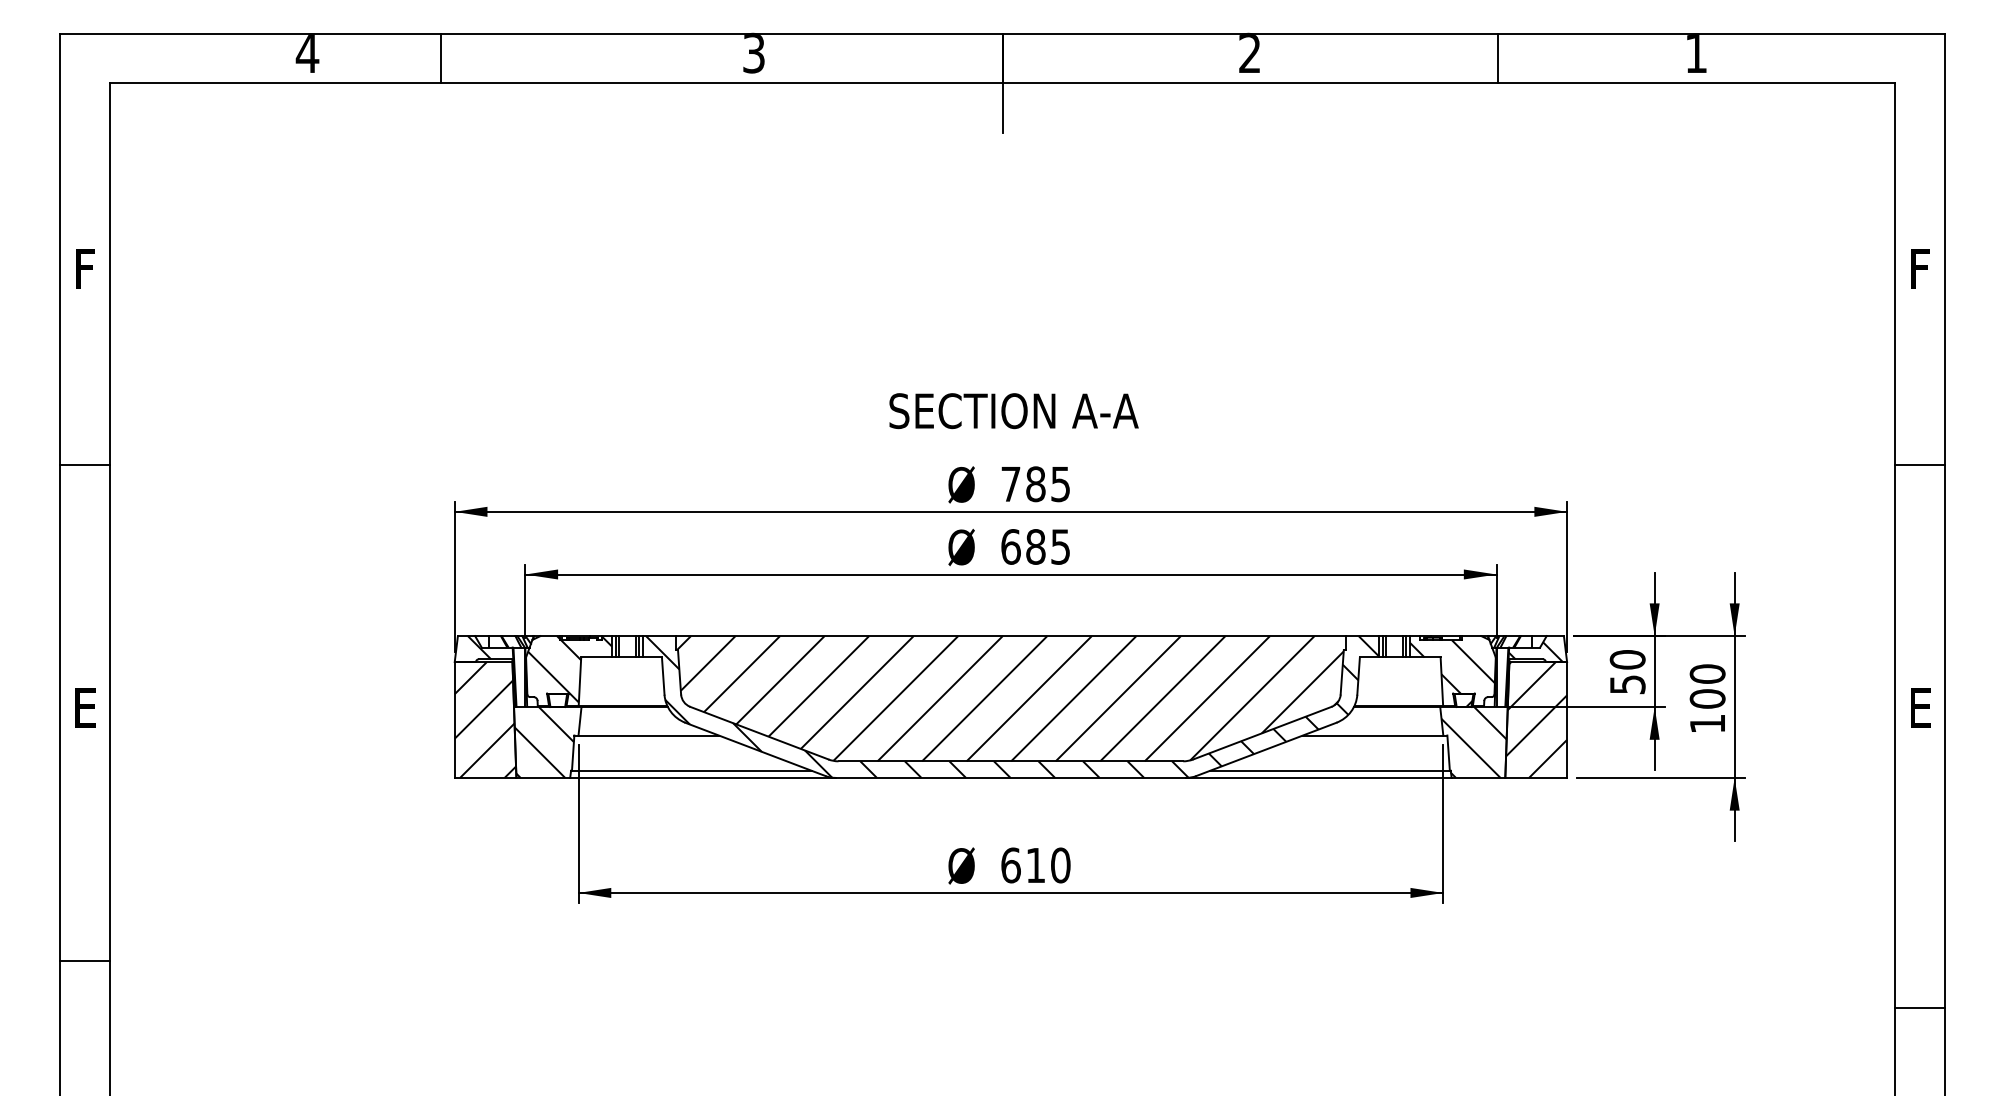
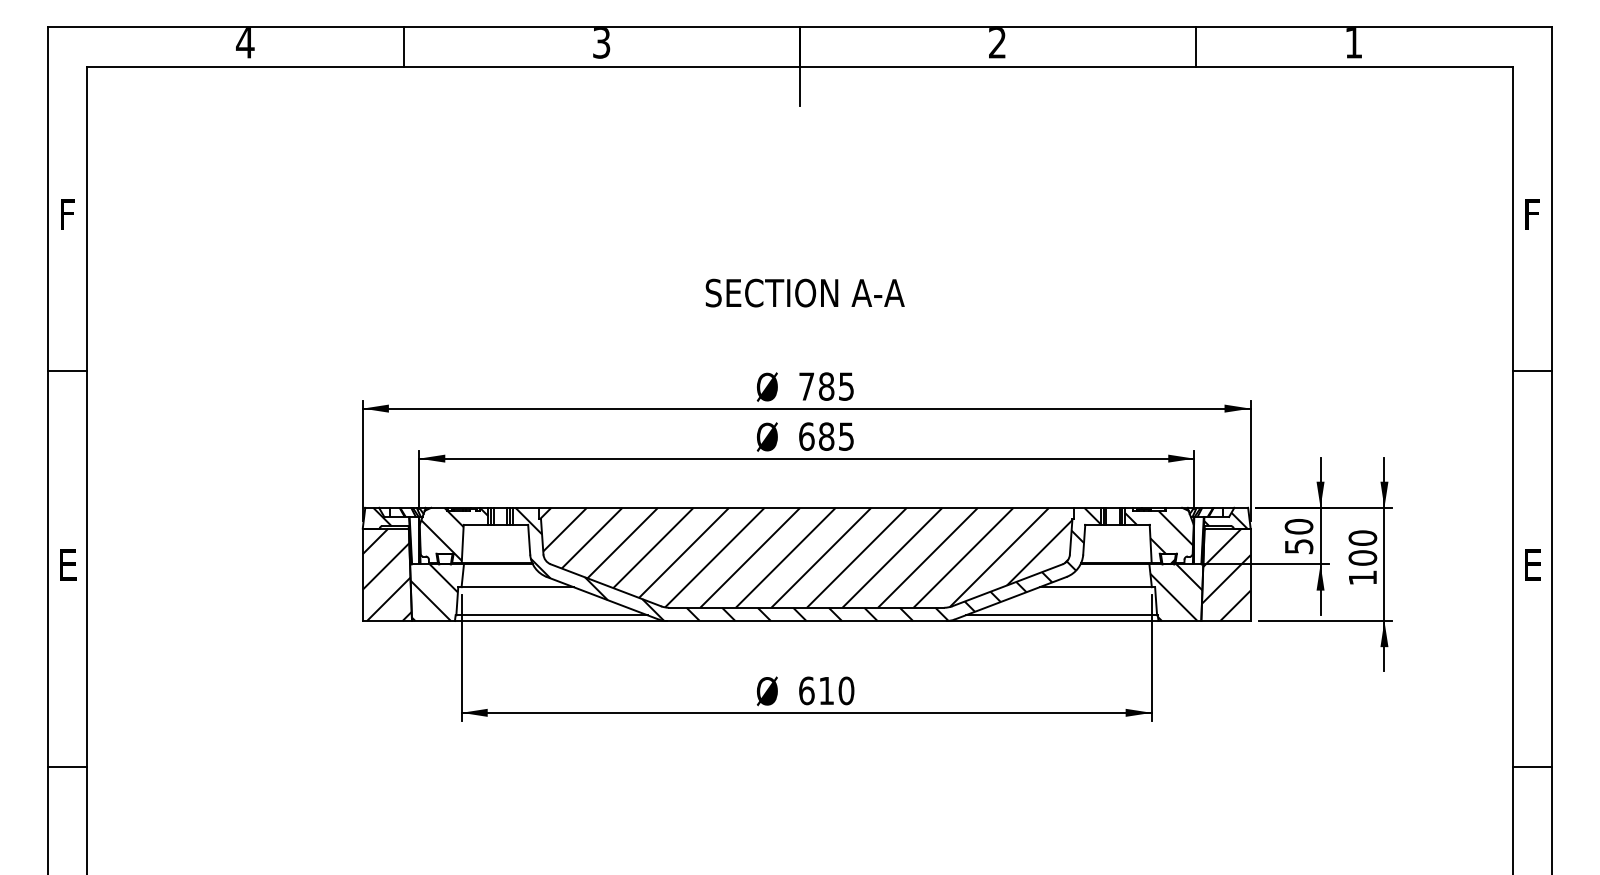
line: (440, 58) -> (404, 46), moved
text: (1013, 411) -> (804, 293), moved
line: (1919, 1008) -> (1531, 767), moved

